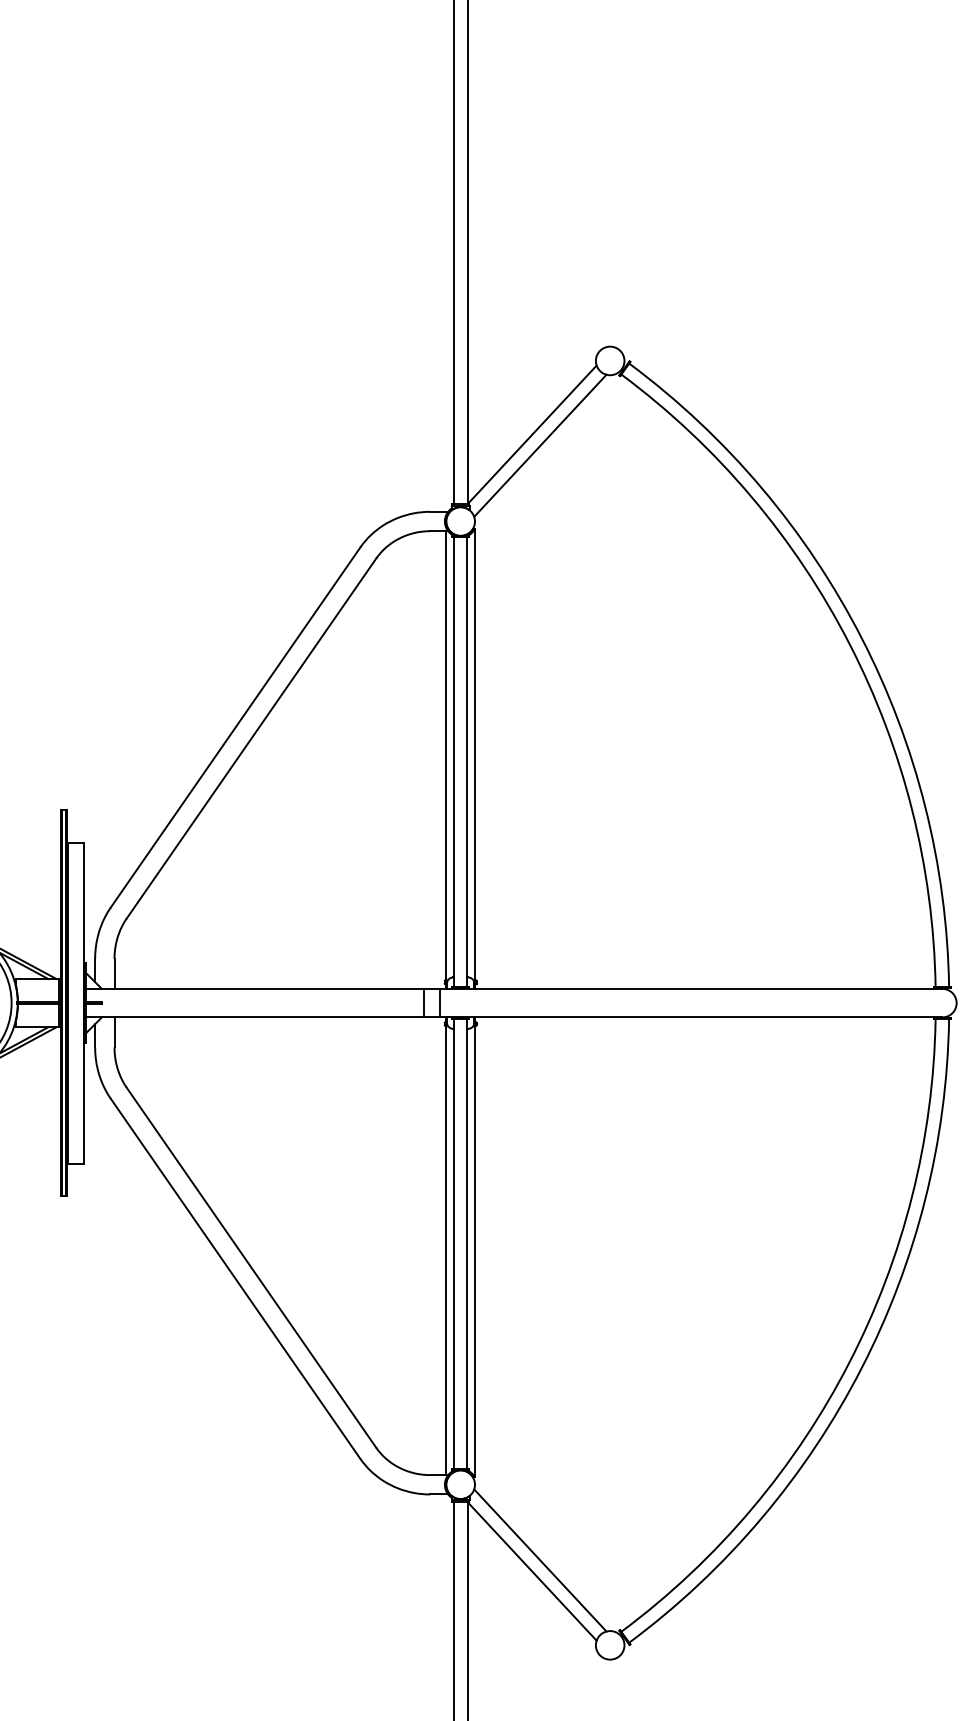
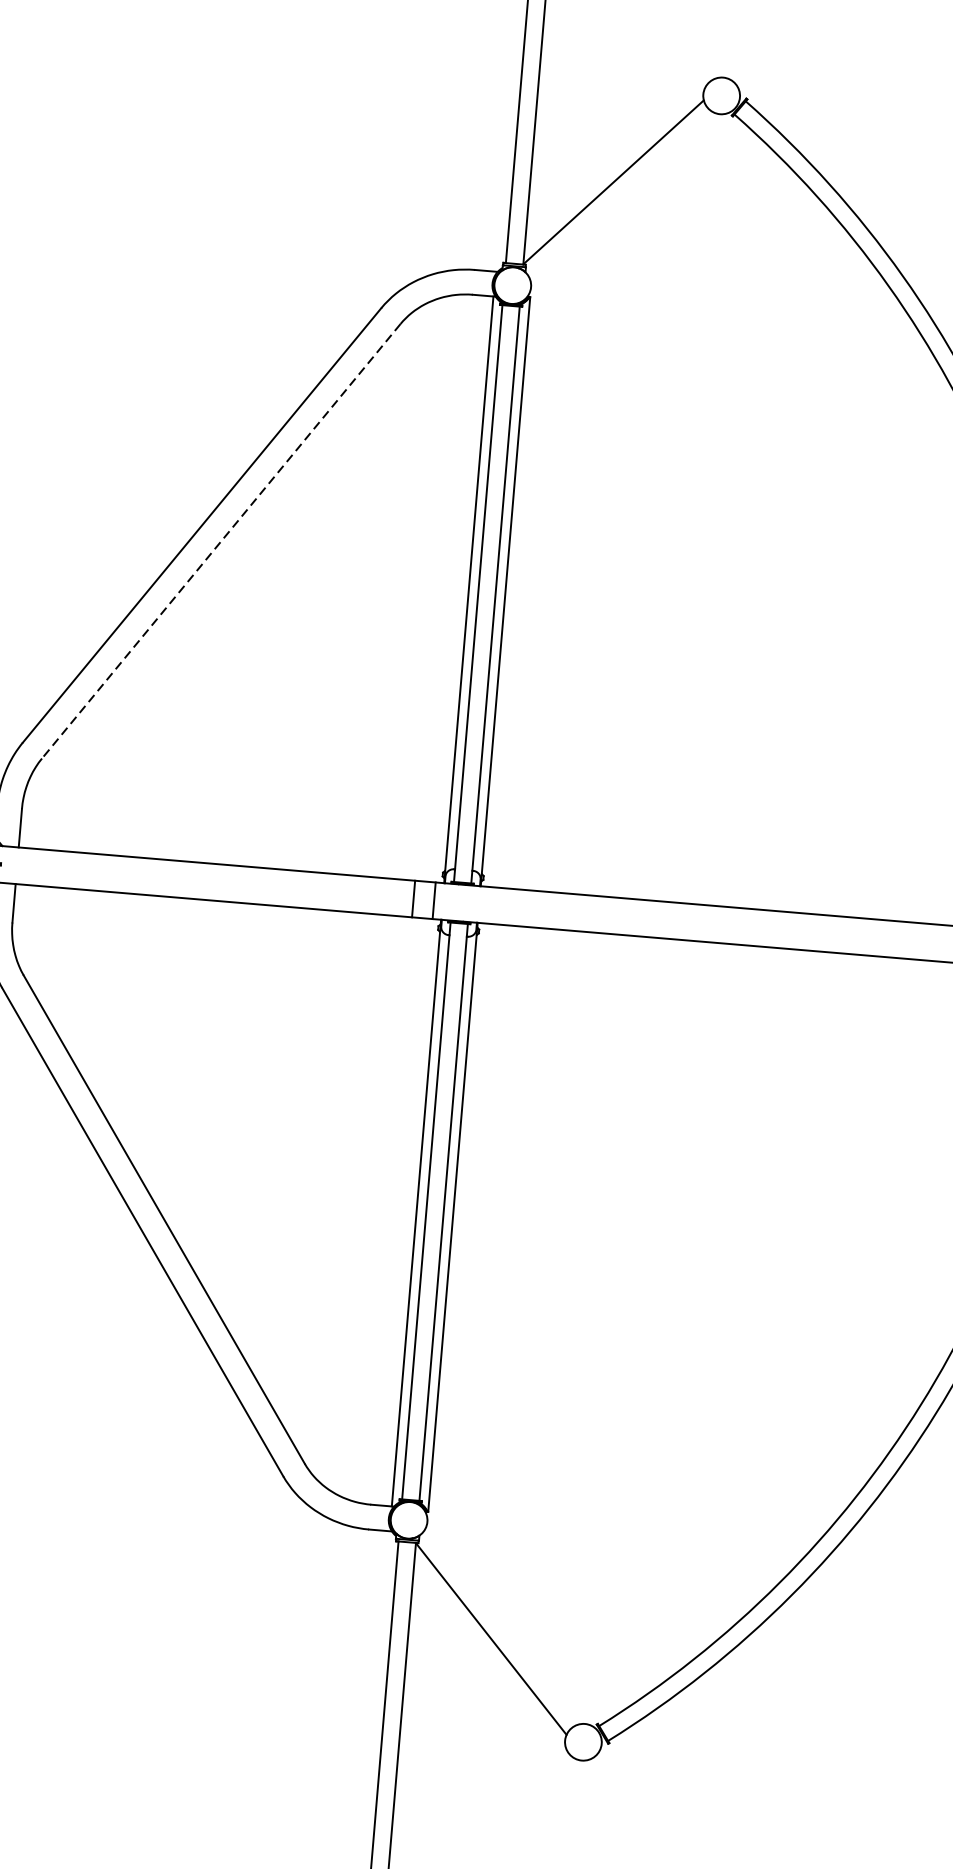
line: (540, 445) -> (623, 196), removed
line: (251, 738) -> (221, 541), solid -> dashed
line: (540, 1560) -> (503, 1626), removed

